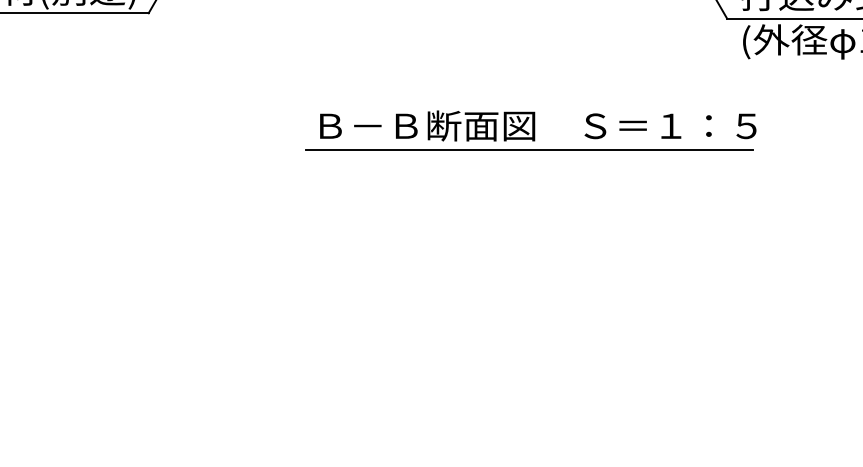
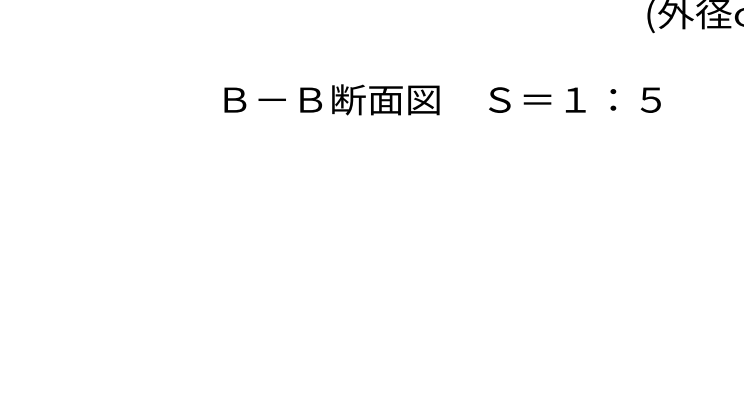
line: (529, 150) -> (433, 124), removed

